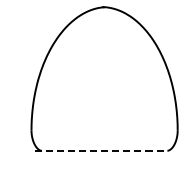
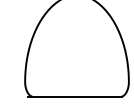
line: (101, 150) -> (74, 96), dashed -> solid

